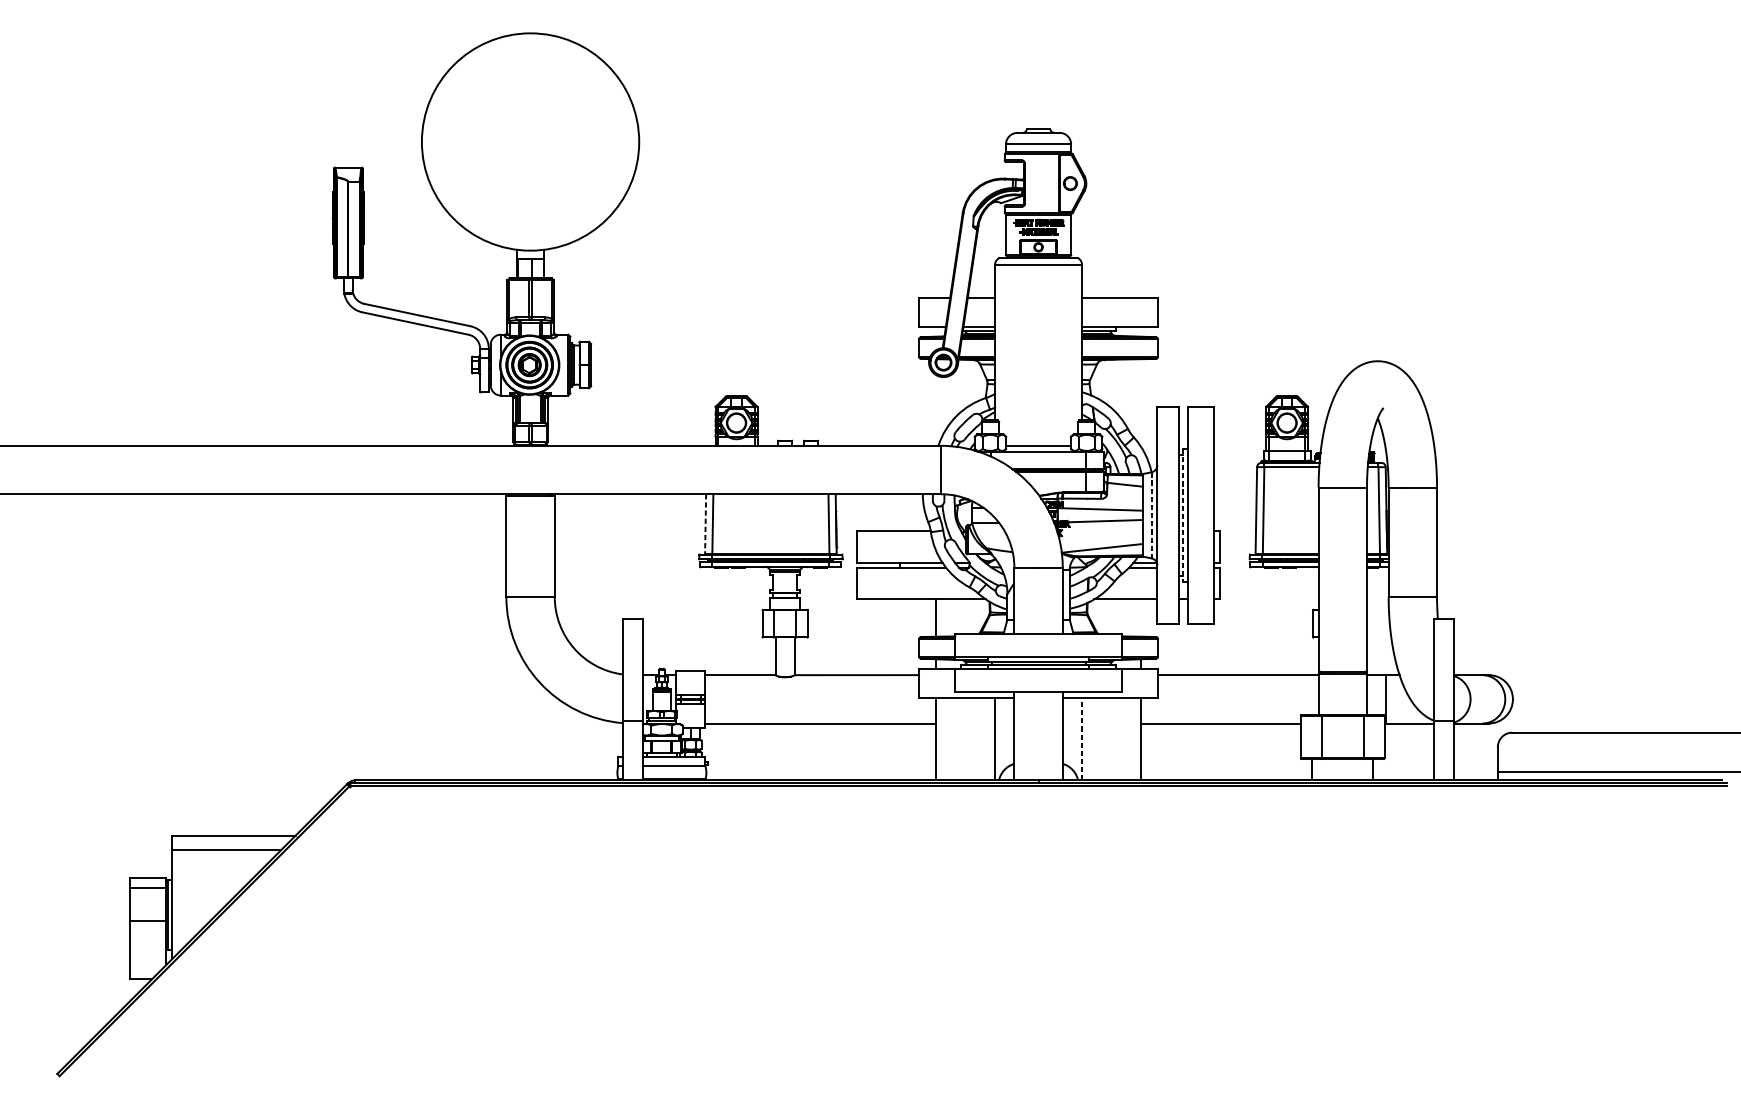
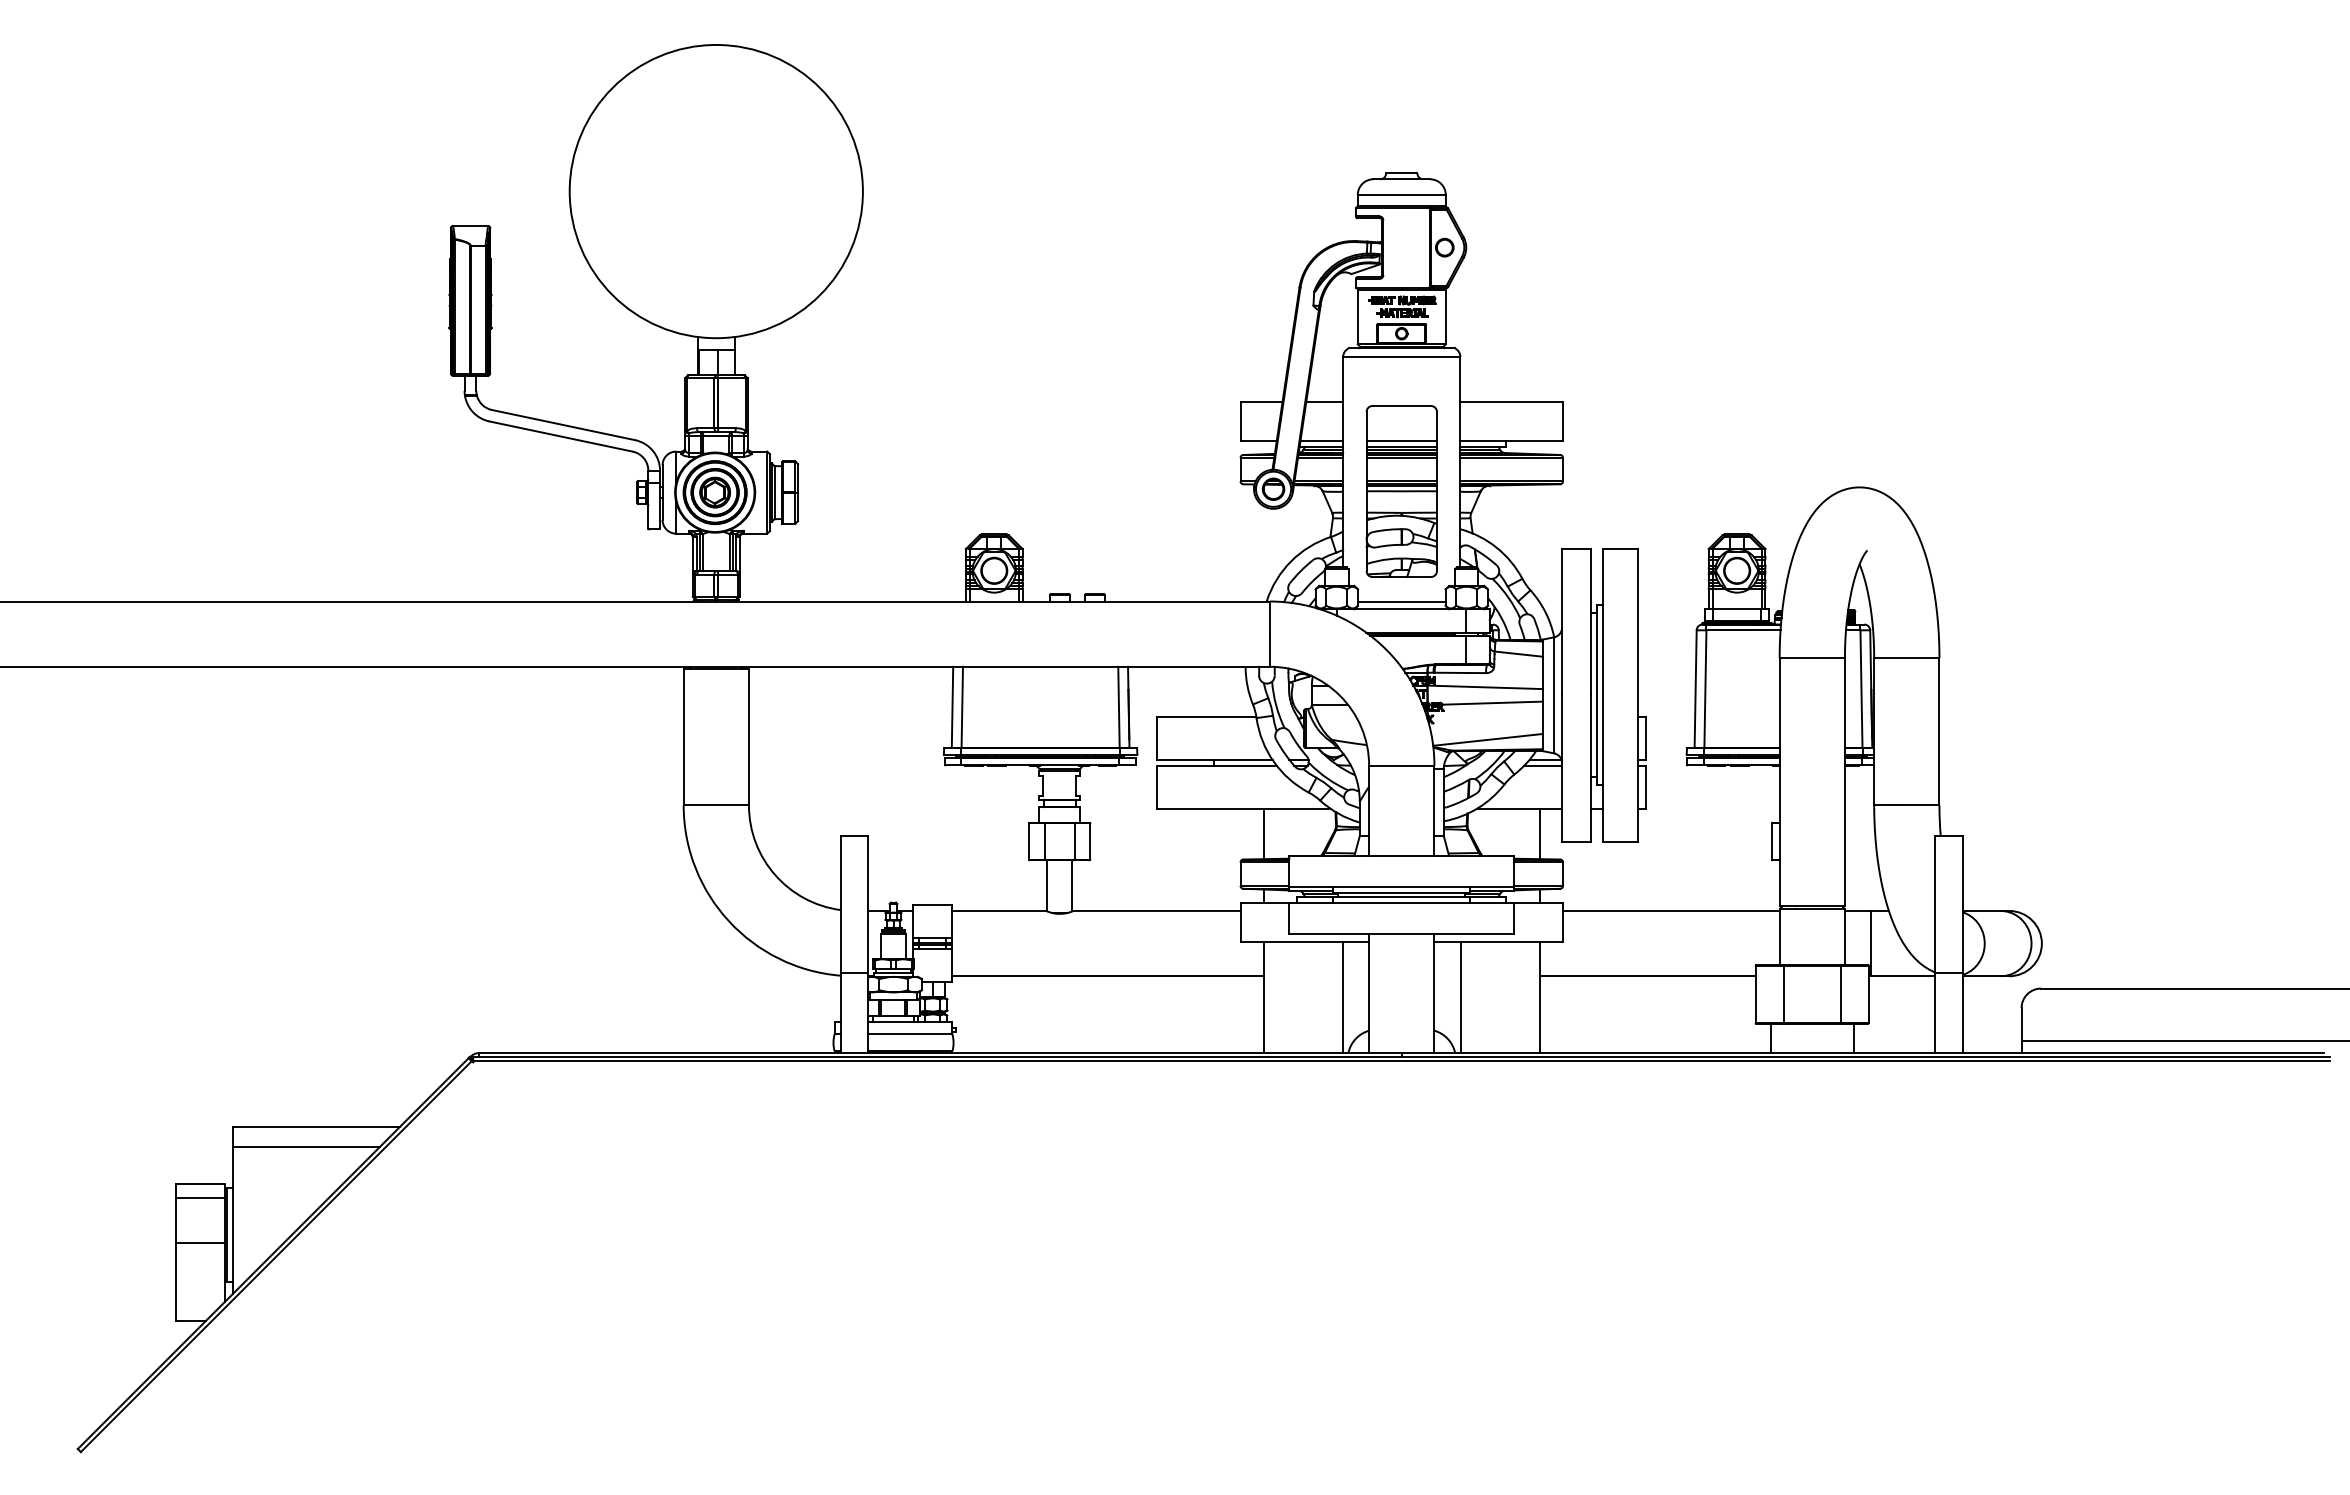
part: (1038, 364) -> (1401, 491), added
line: (1151, 515) -> (1554, 695), dashed -> solid
line: (1183, 515) -> (1597, 695), dashed -> solid
line: (705, 524) -> (952, 707), dashed -> solid
line: (1140, 617) -> (1539, 833), added
line: (1082, 739) -> (1460, 997), dashed -> solid

